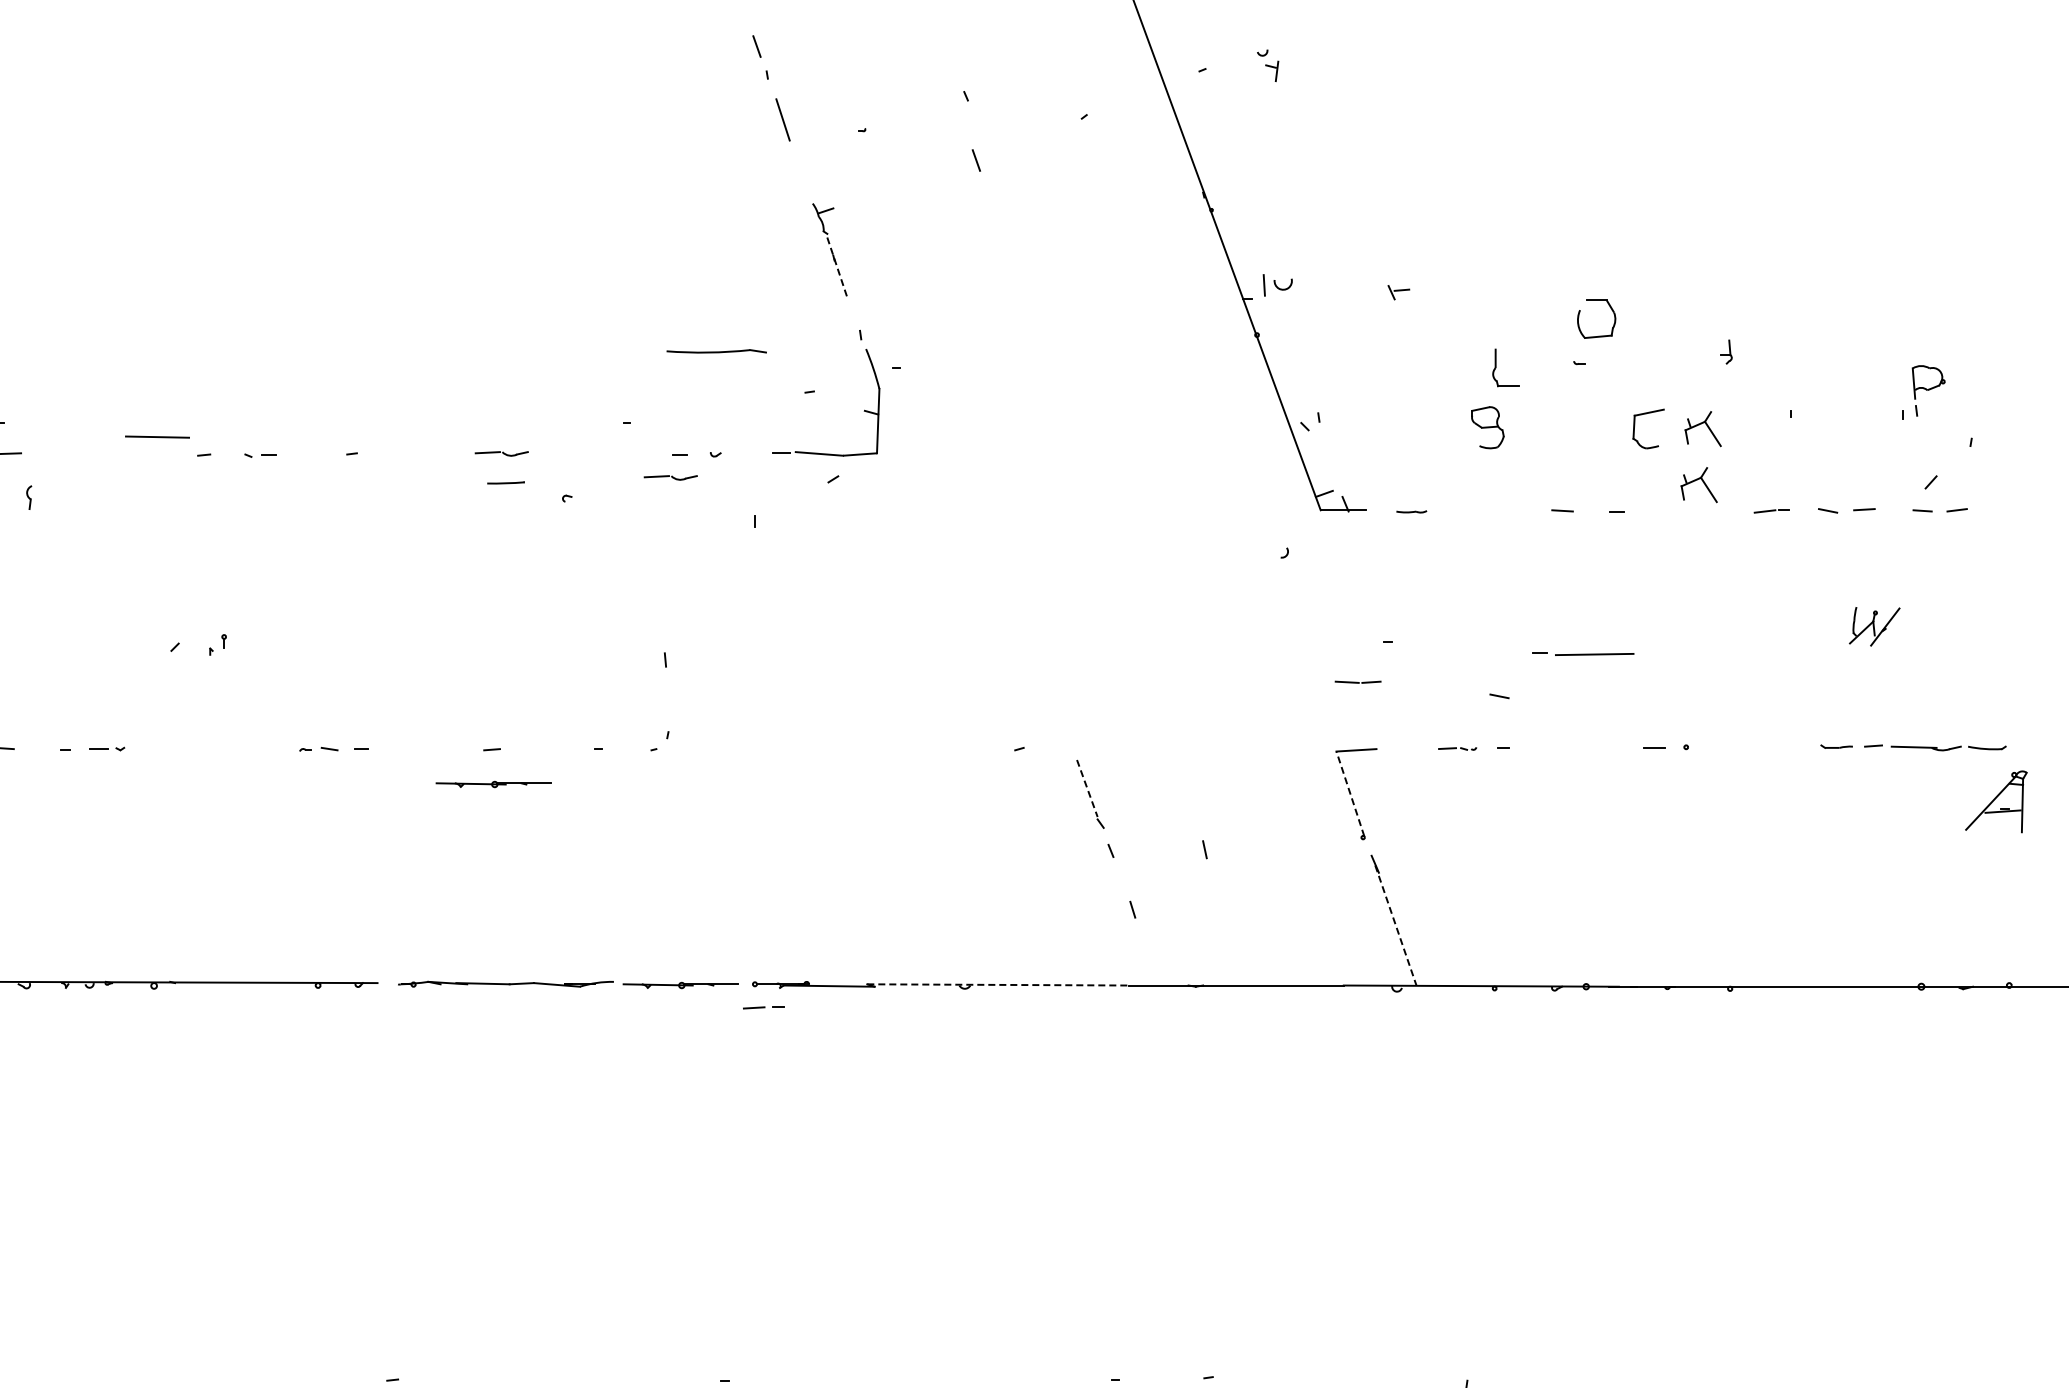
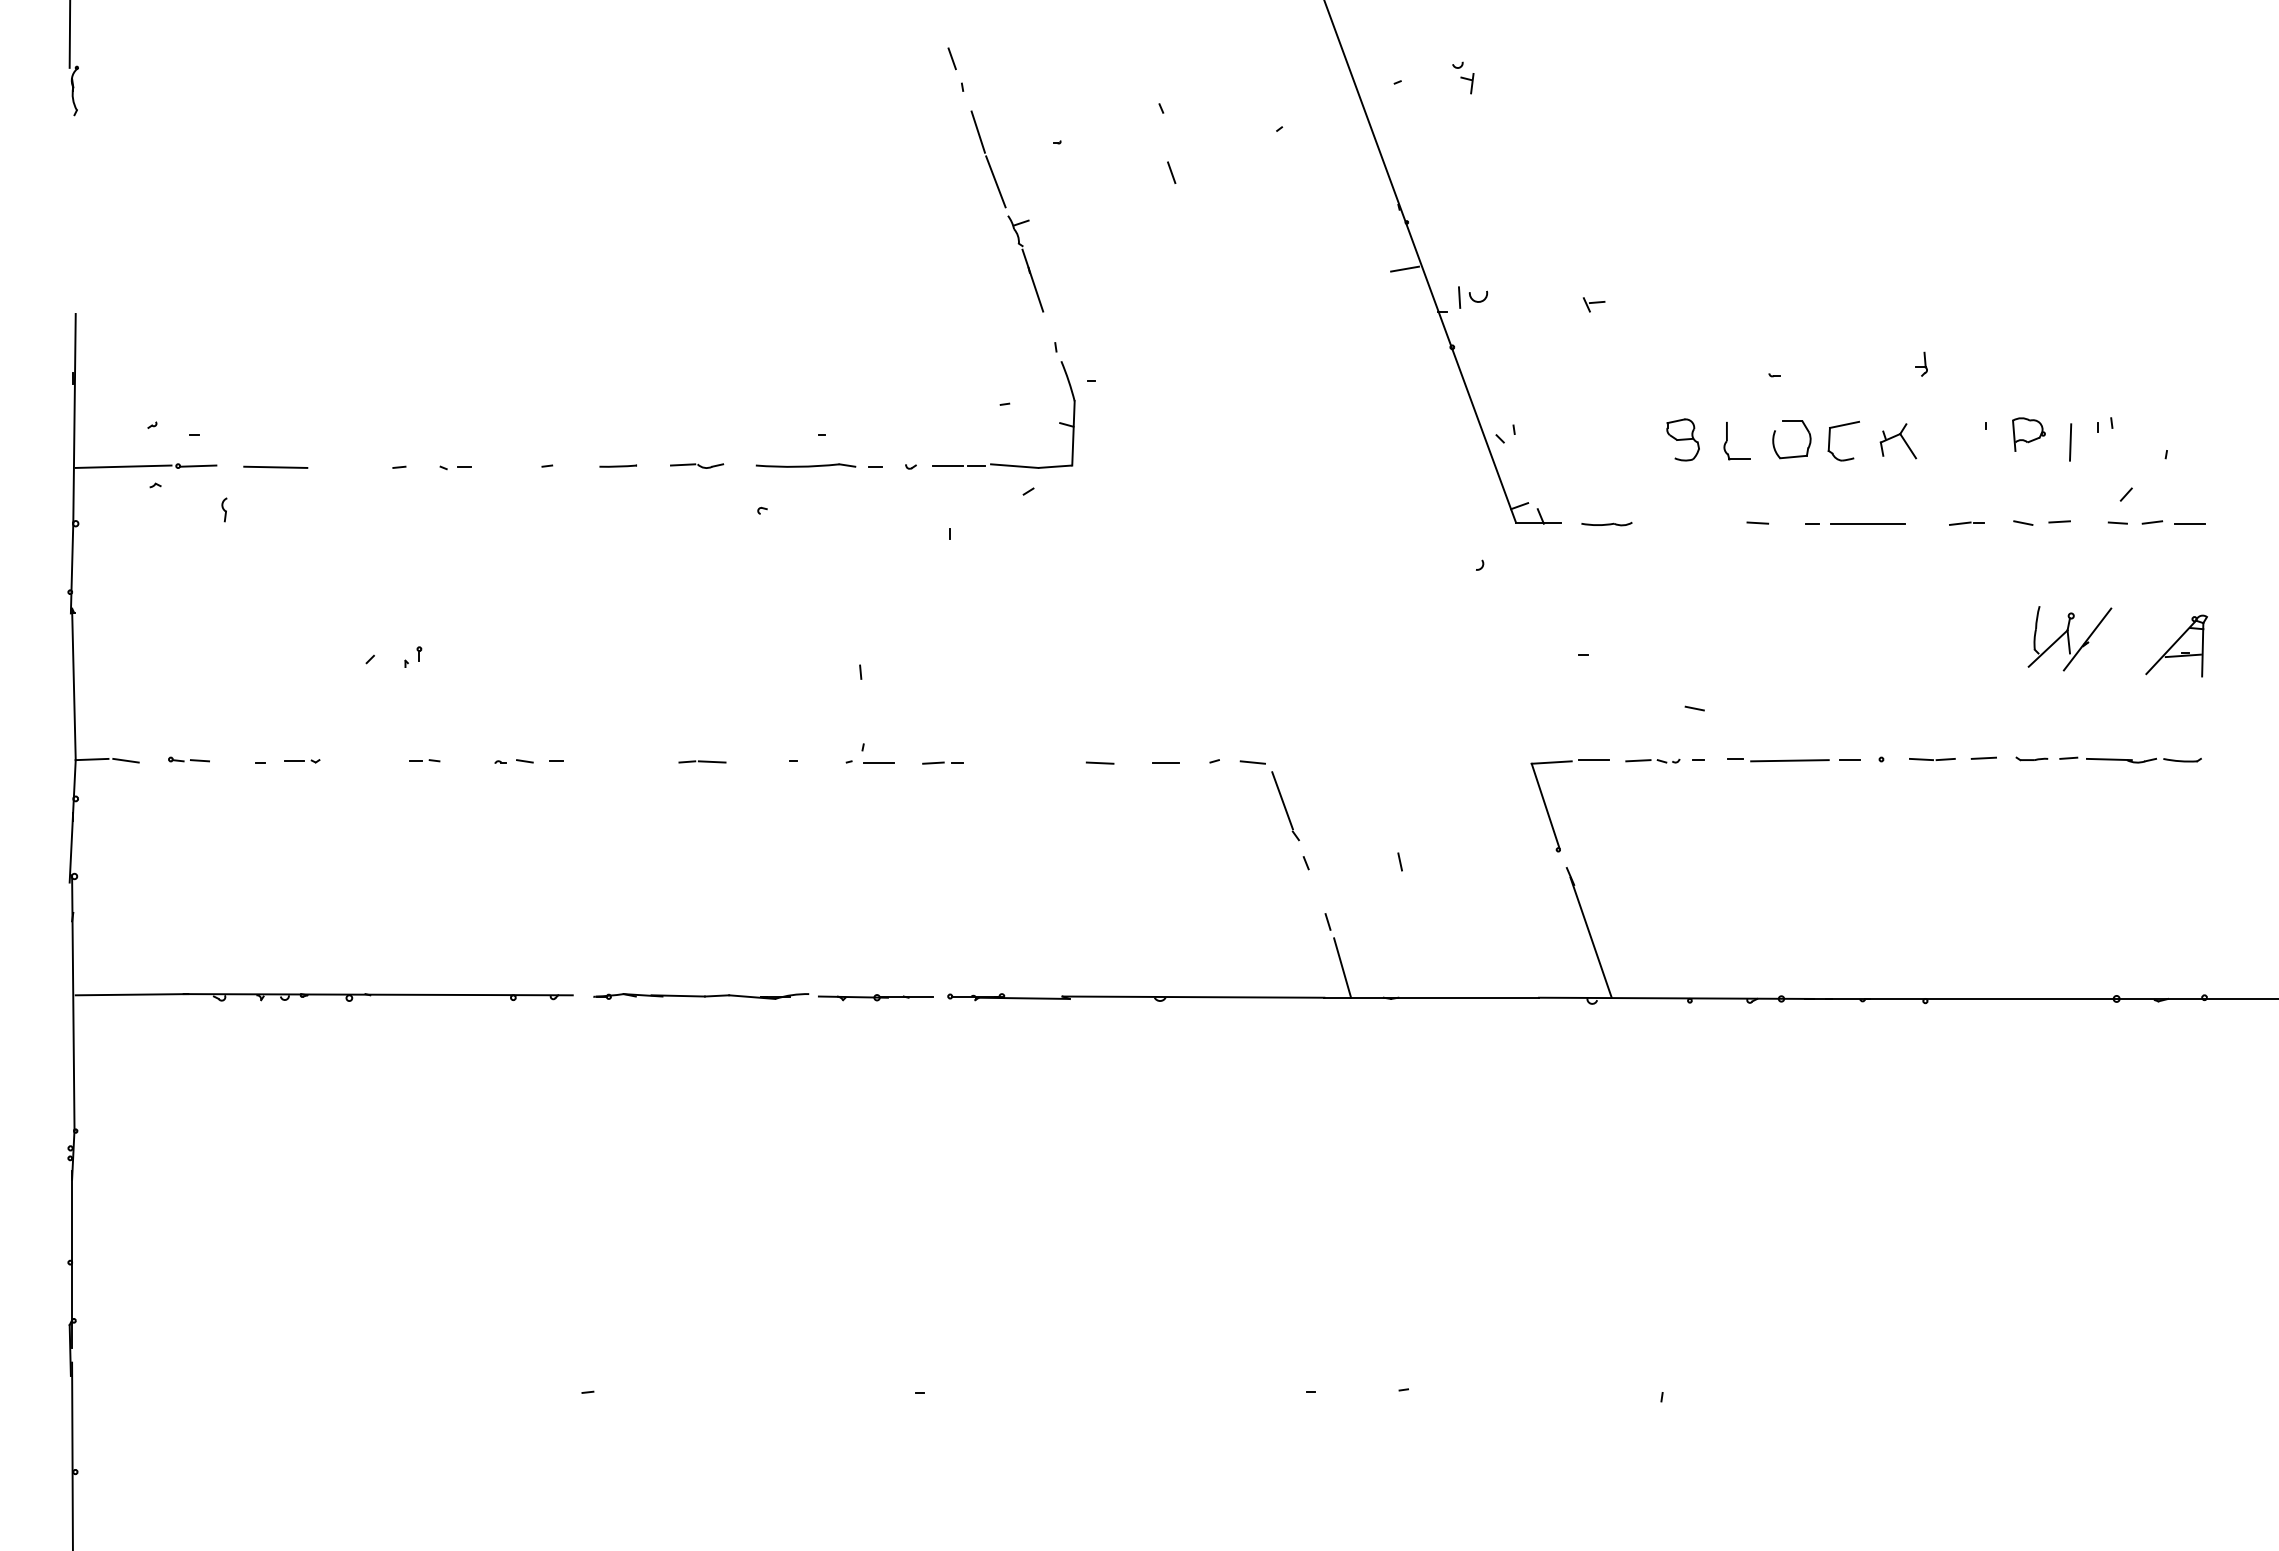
line: (800, 169) -> (995, 181), added
line: (1209, 256) -> (1404, 268), added
line: (837, 268) -> (1032, 280), dashed -> solid
part: (1601, 335) -> (1796, 455), moved
part: (716, 351) -> (805, 465), moved
part: (1496, 368) -> (1727, 441), moved
part: (1928, 382) -> (2028, 434), moved
line: (1875, 430) -> (2070, 442), added
line: (157, 436) -> (275, 466), moved
line: (752, 453) -> (947, 465), added
part: (671, 477) -> (866, 489), removed
line: (505, 482) -> (617, 465), moved
part: (1699, 485) -> (1894, 497), removed
part: (1411, 511) -> (1606, 523), size x1.67
line: (1673, 511) -> (1868, 523), added
line: (1994, 511) -> (2189, 523), added
part: (1874, 626) -> (2069, 638), size x1.67
part: (1583, 654) -> (1778, 760), moved
line: (1358, 682) -> (1932, 759), moved
line: (1788, 745) -> (1983, 757), added
part: (229, 748) -> (424, 760), added
line: (1399, 748) -> (1594, 760), added
part: (1457, 748) -> (1652, 760), size x1.43
line: (516, 749) -> (711, 761), added
line: (683, 750) -> (878, 762), added
line: (904, 750) -> (1099, 762), added
line: (970, 750) -> (1165, 762), added
line: (1057, 750) -> (1252, 762), added
part: (493, 784) -> (688, 796), removed
line: (1087, 789) -> (1282, 801), dashed -> solid
line: (1350, 794) -> (1545, 806), dashed -> solid
part: (1996, 801) -> (2176, 645), moved
line: (1396, 926) -> (1591, 938), dashed -> solid
line: (1147, 955) -> (1342, 967), added
line: (998, 985) -> (1193, 997), dashed -> solid
part: (763, 1007) -> (942, 762), moved

